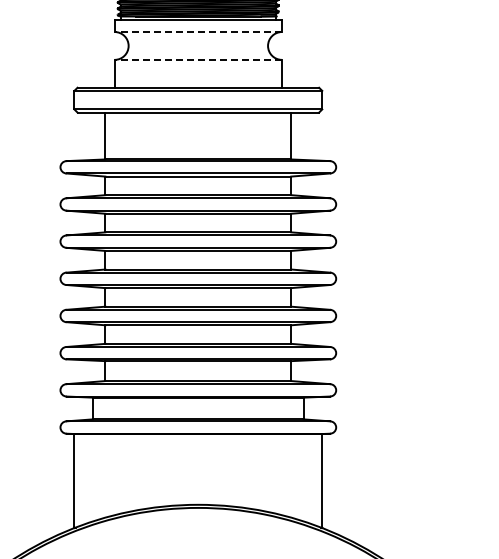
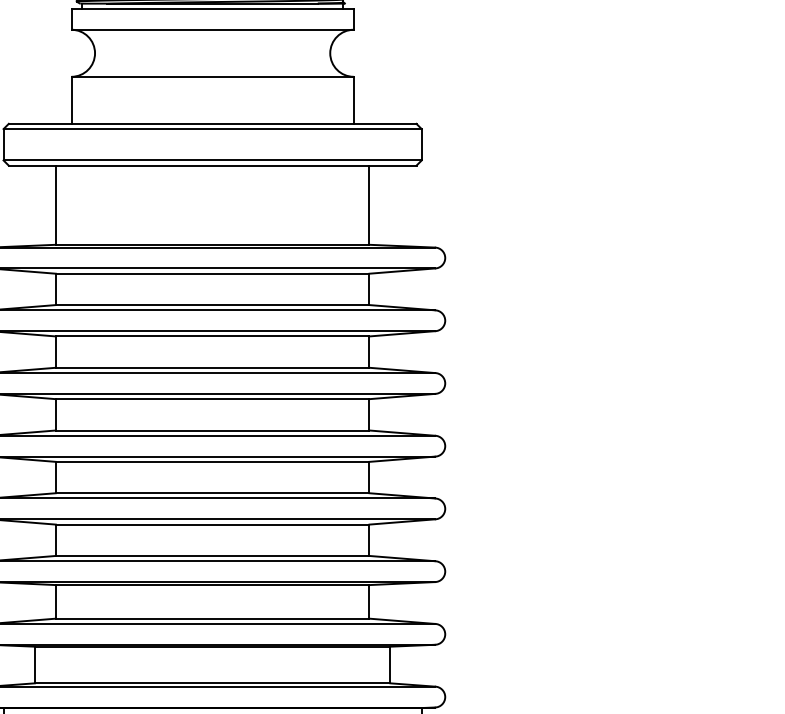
line: (198, 32) -> (212, 30), dashed -> solid
line: (198, 59) -> (212, 76), dashed -> solid

